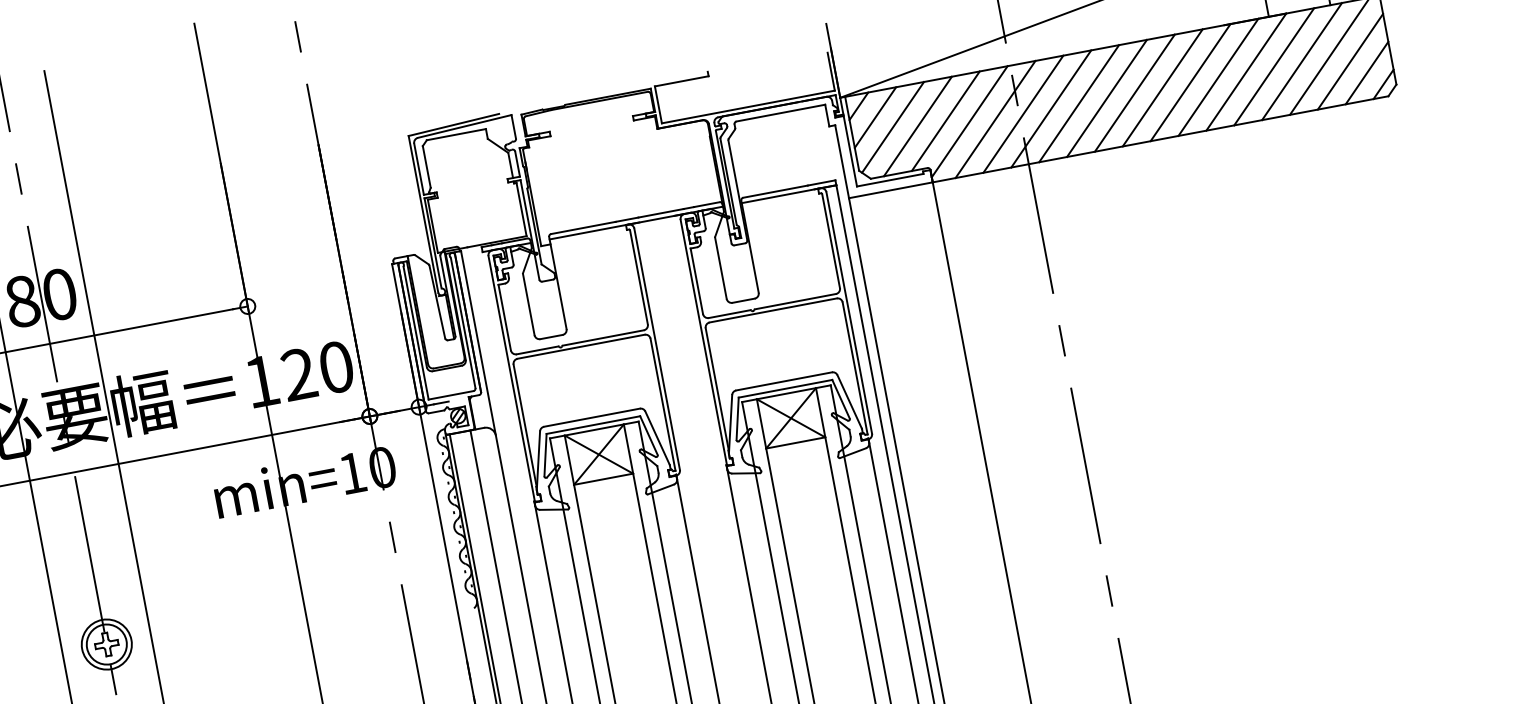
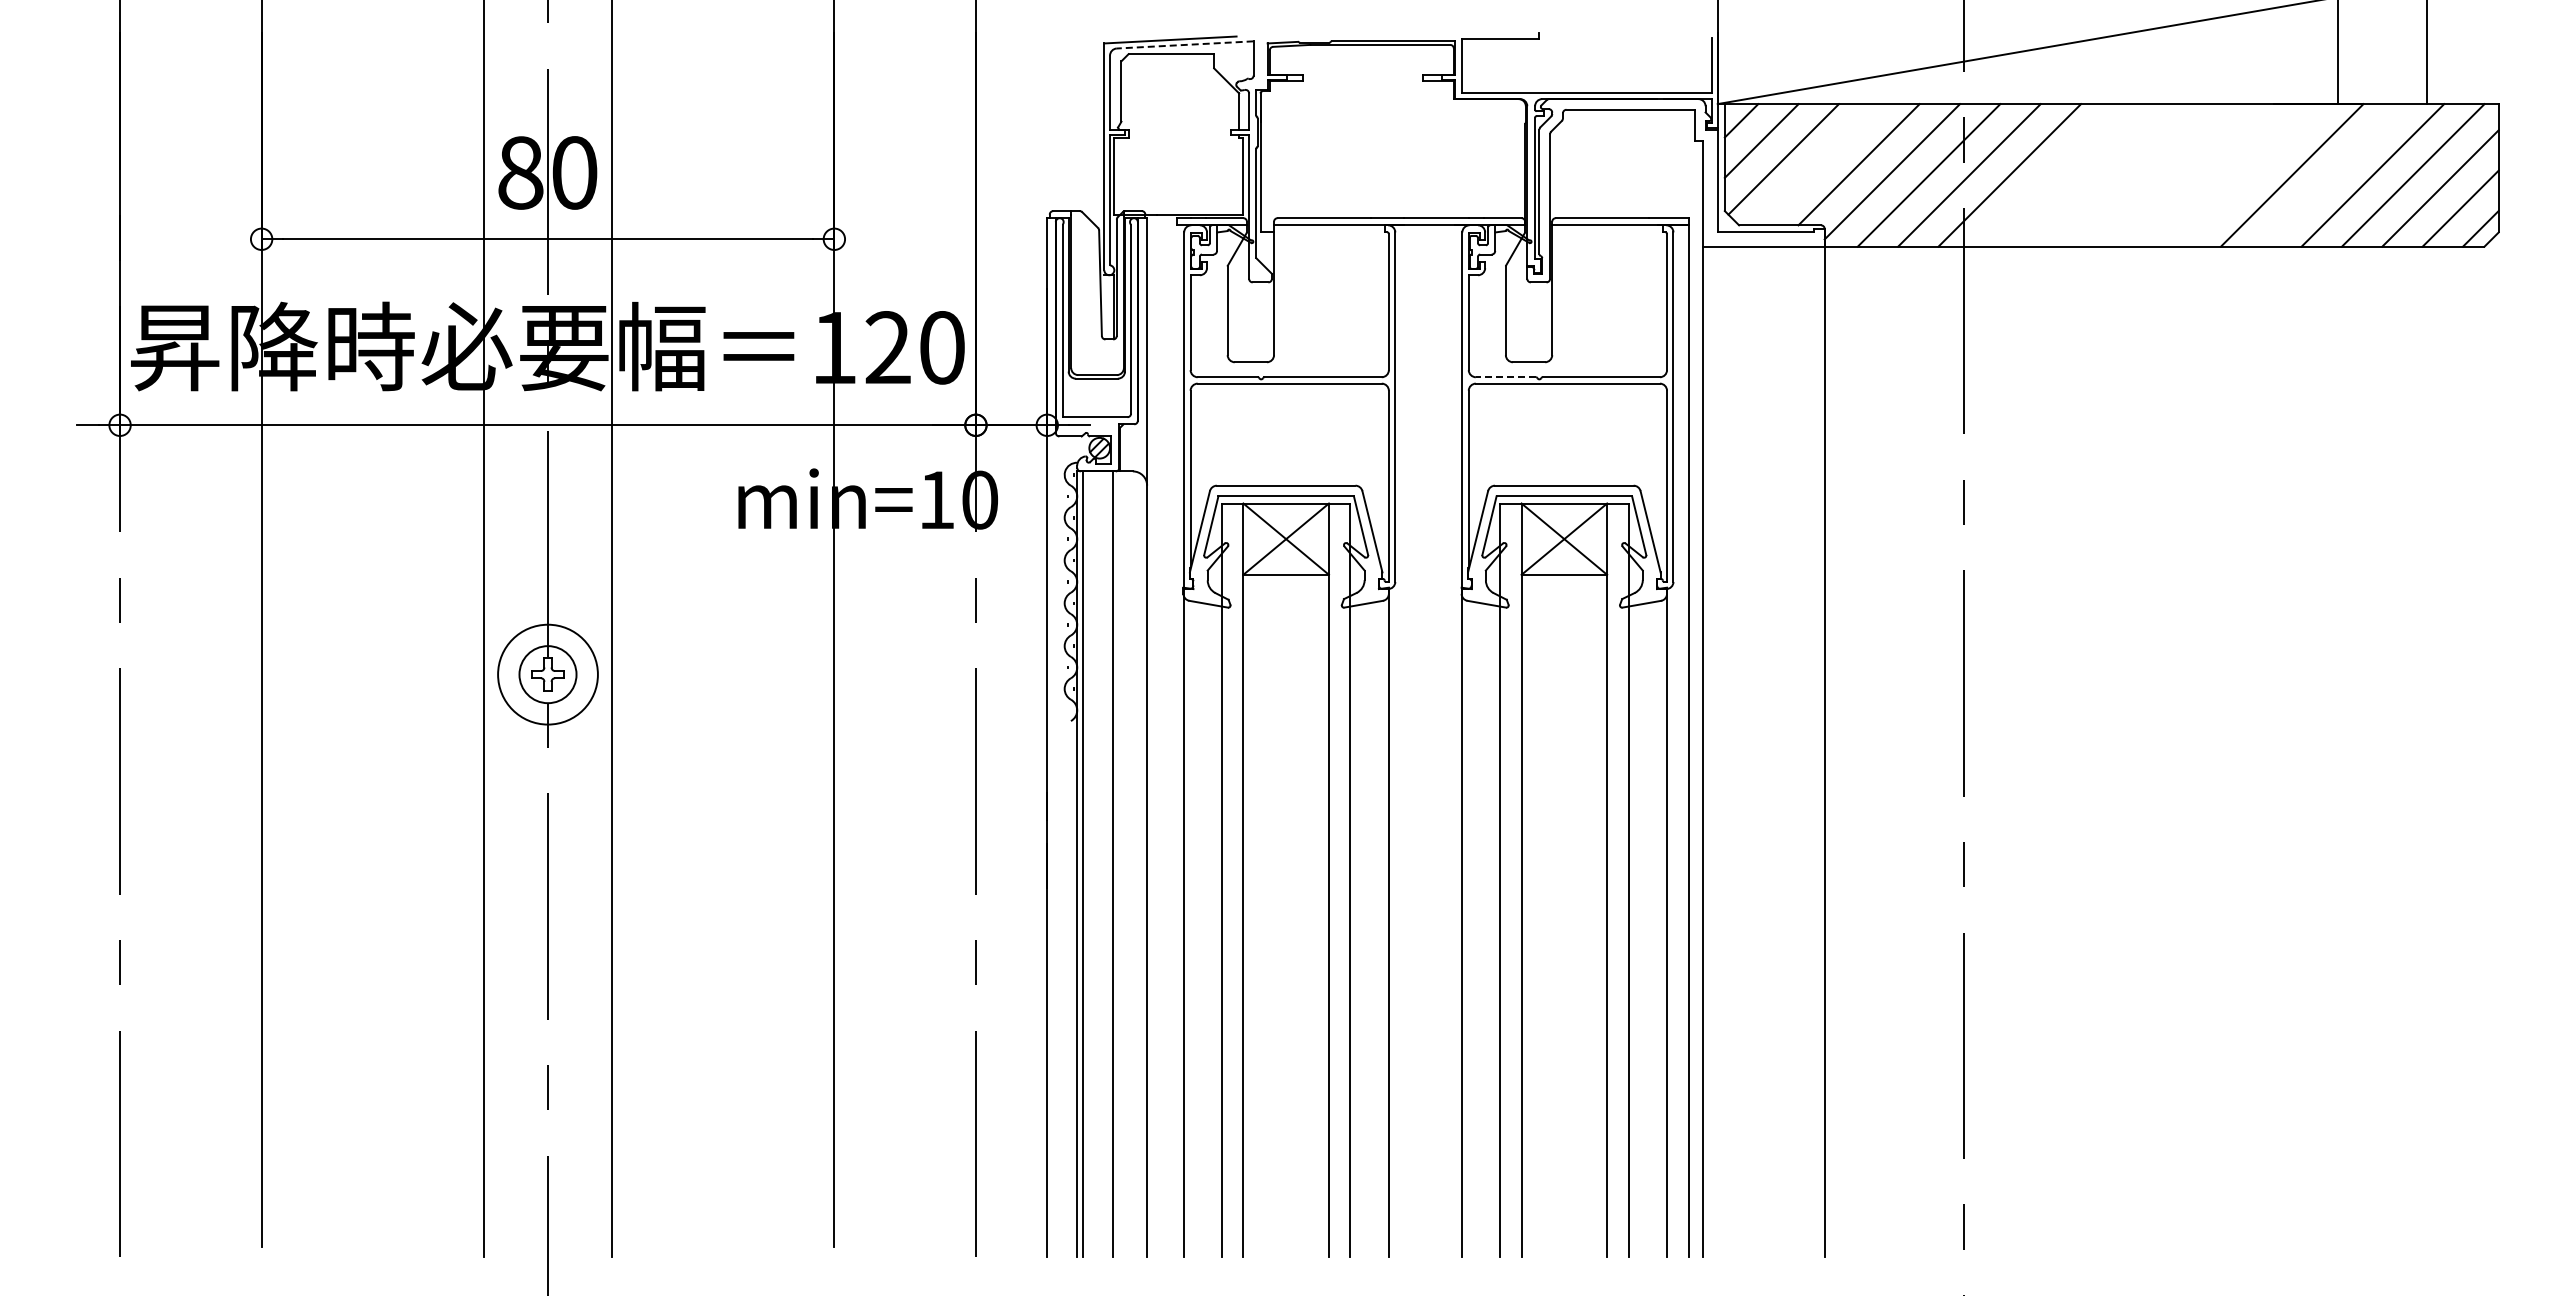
line: (1274, 66) -> (2332, 175), removed
line: (1218, 77) -> (2251, 175), removed
line: (1190, 82) -> (2211, 175), removed
line: (1162, 88) -> (2170, 175), removed
line: (1134, 93) -> (2130, 175), removed
line: (1107, 98) -> (2090, 175), removed
line: (1078, 103) -> (2049, 175), removed
line: (464, 126) -> (1185, 44), solid -> dashed
line: (917, 126) -> (1818, 164), removed
line: (729, 314) -> (1505, 377), solid -> dashed
circle: (106, 644) -> (547, 674), size x1.4

